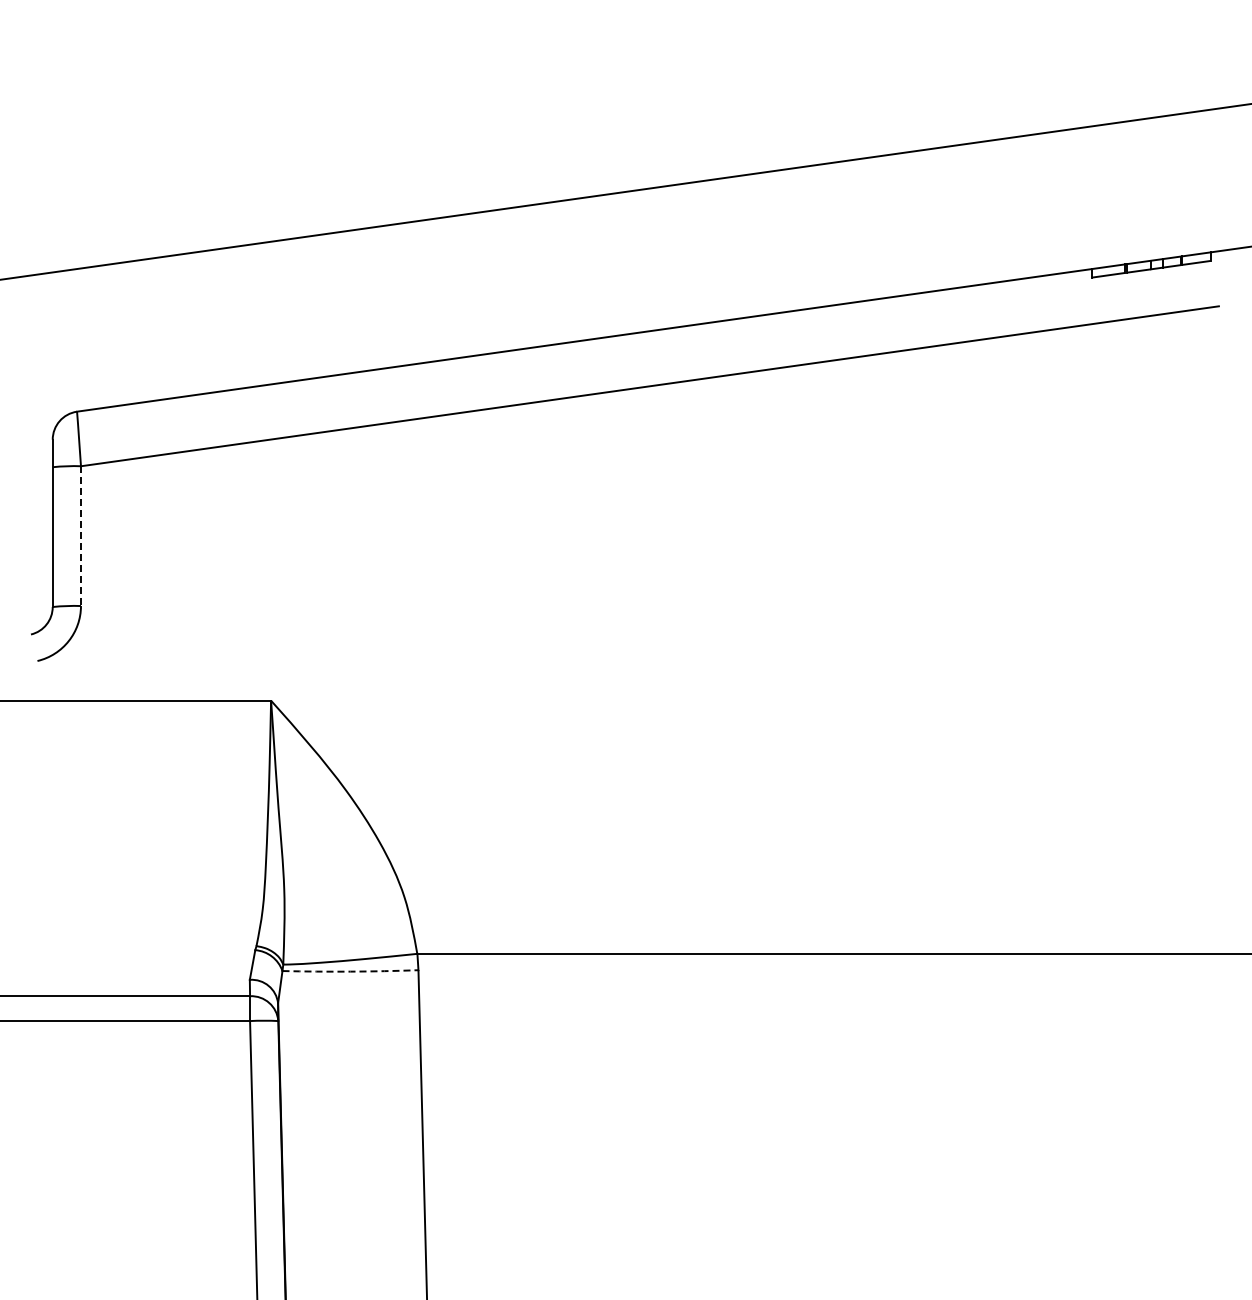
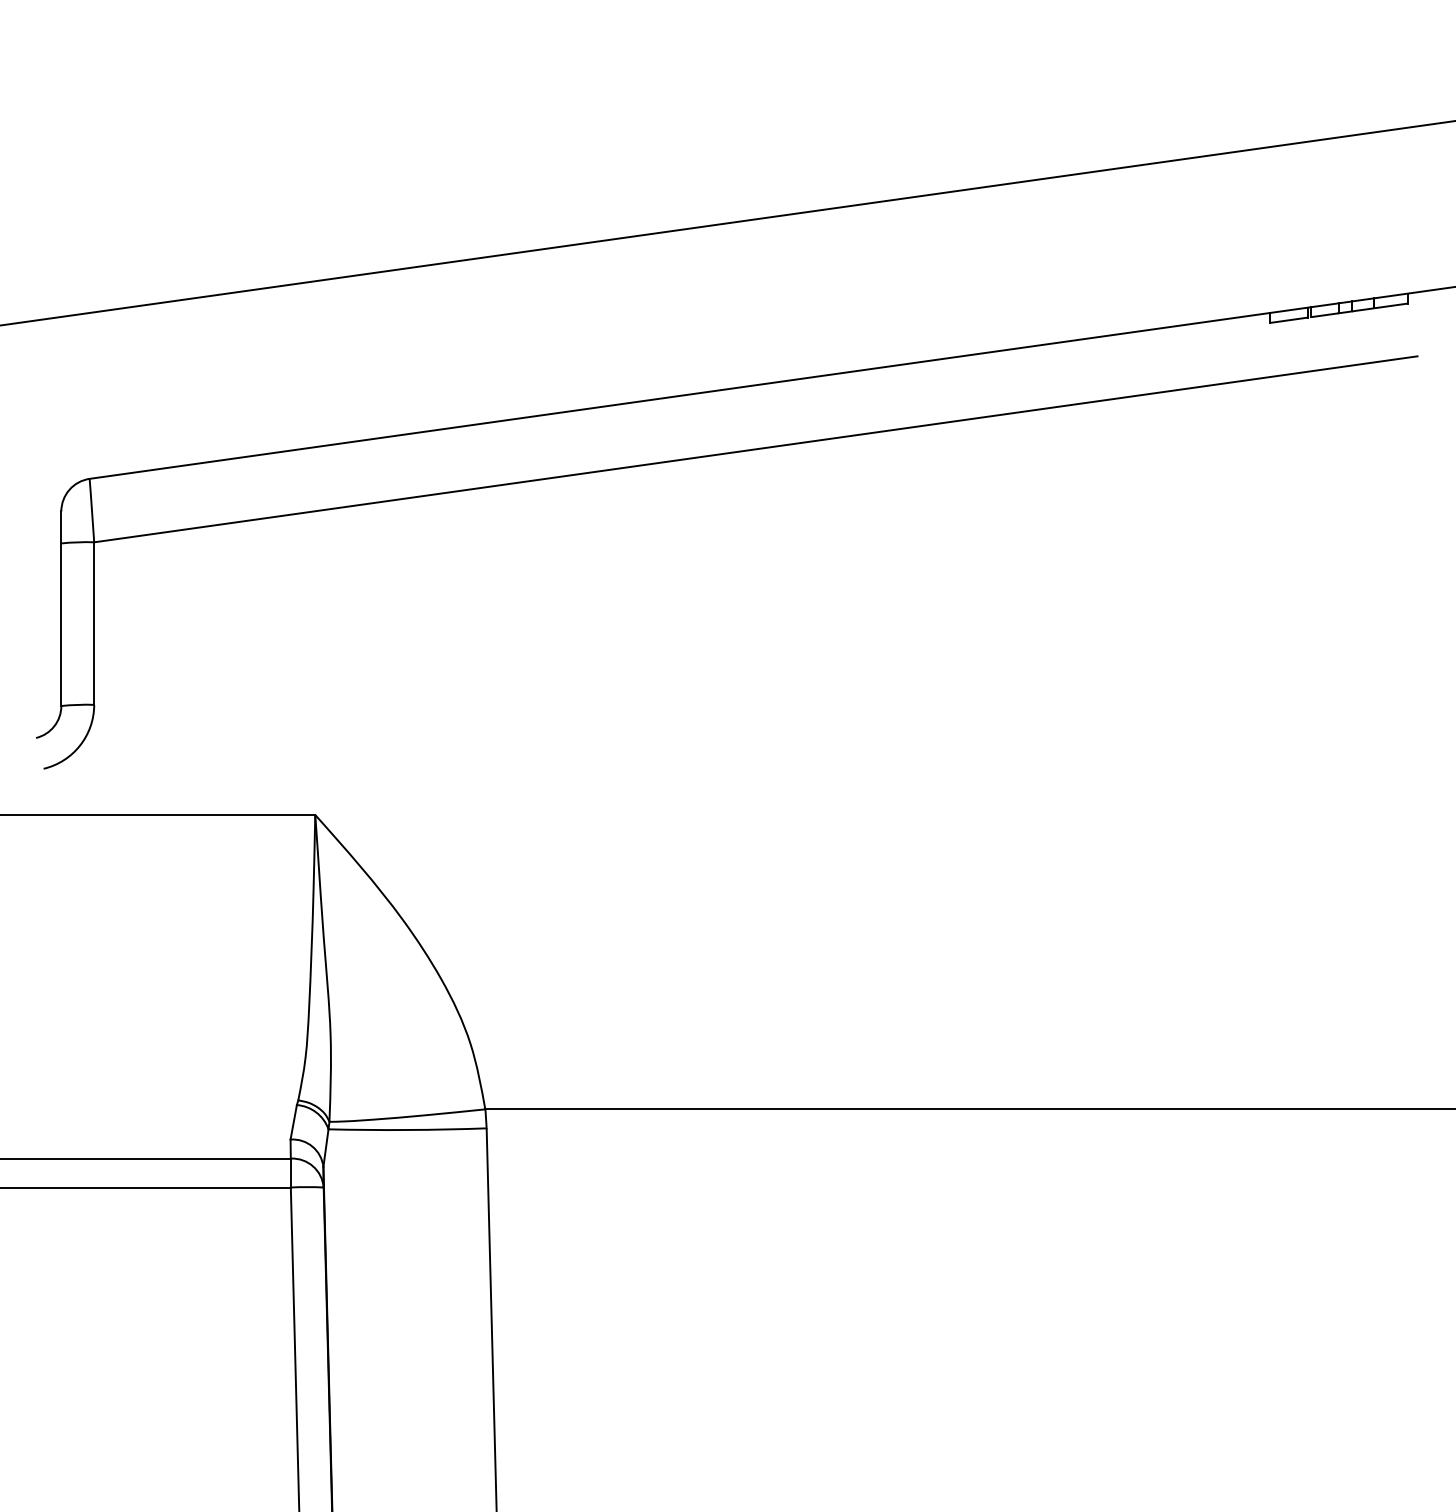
line: (81, 536) -> (94, 624), dashed -> solid
arc: (350, 971) -> (407, 1129), dashed -> solid

